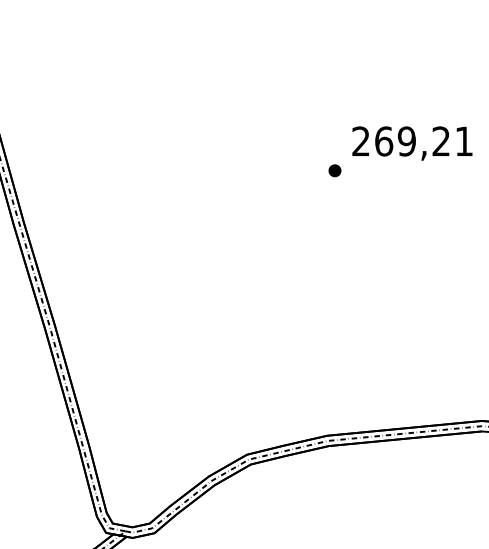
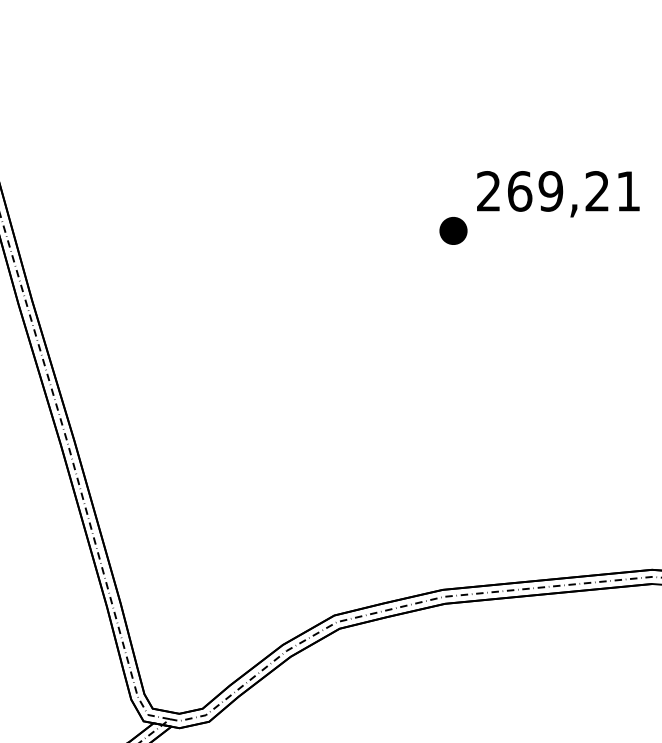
part: (334, 170) -> (452, 230), size x1.6

